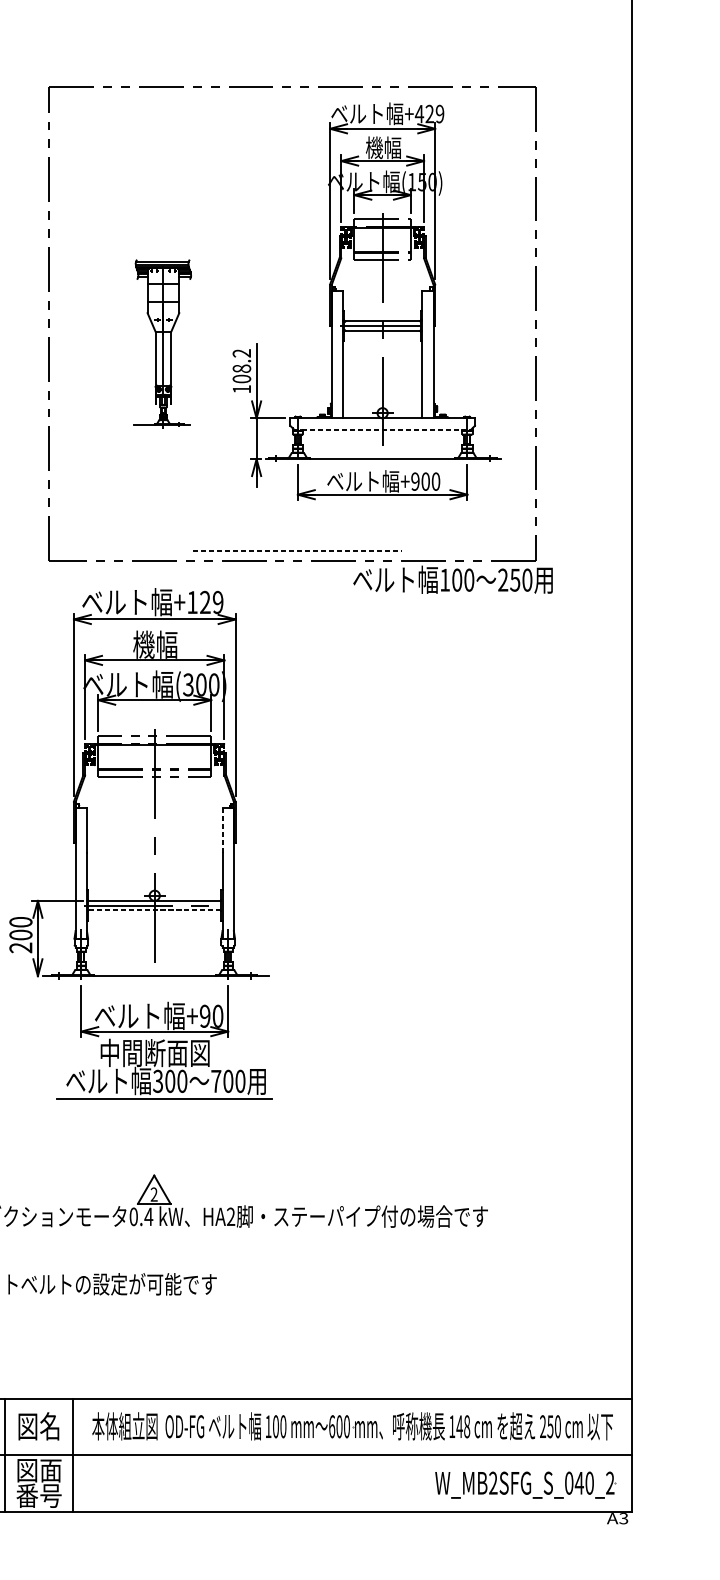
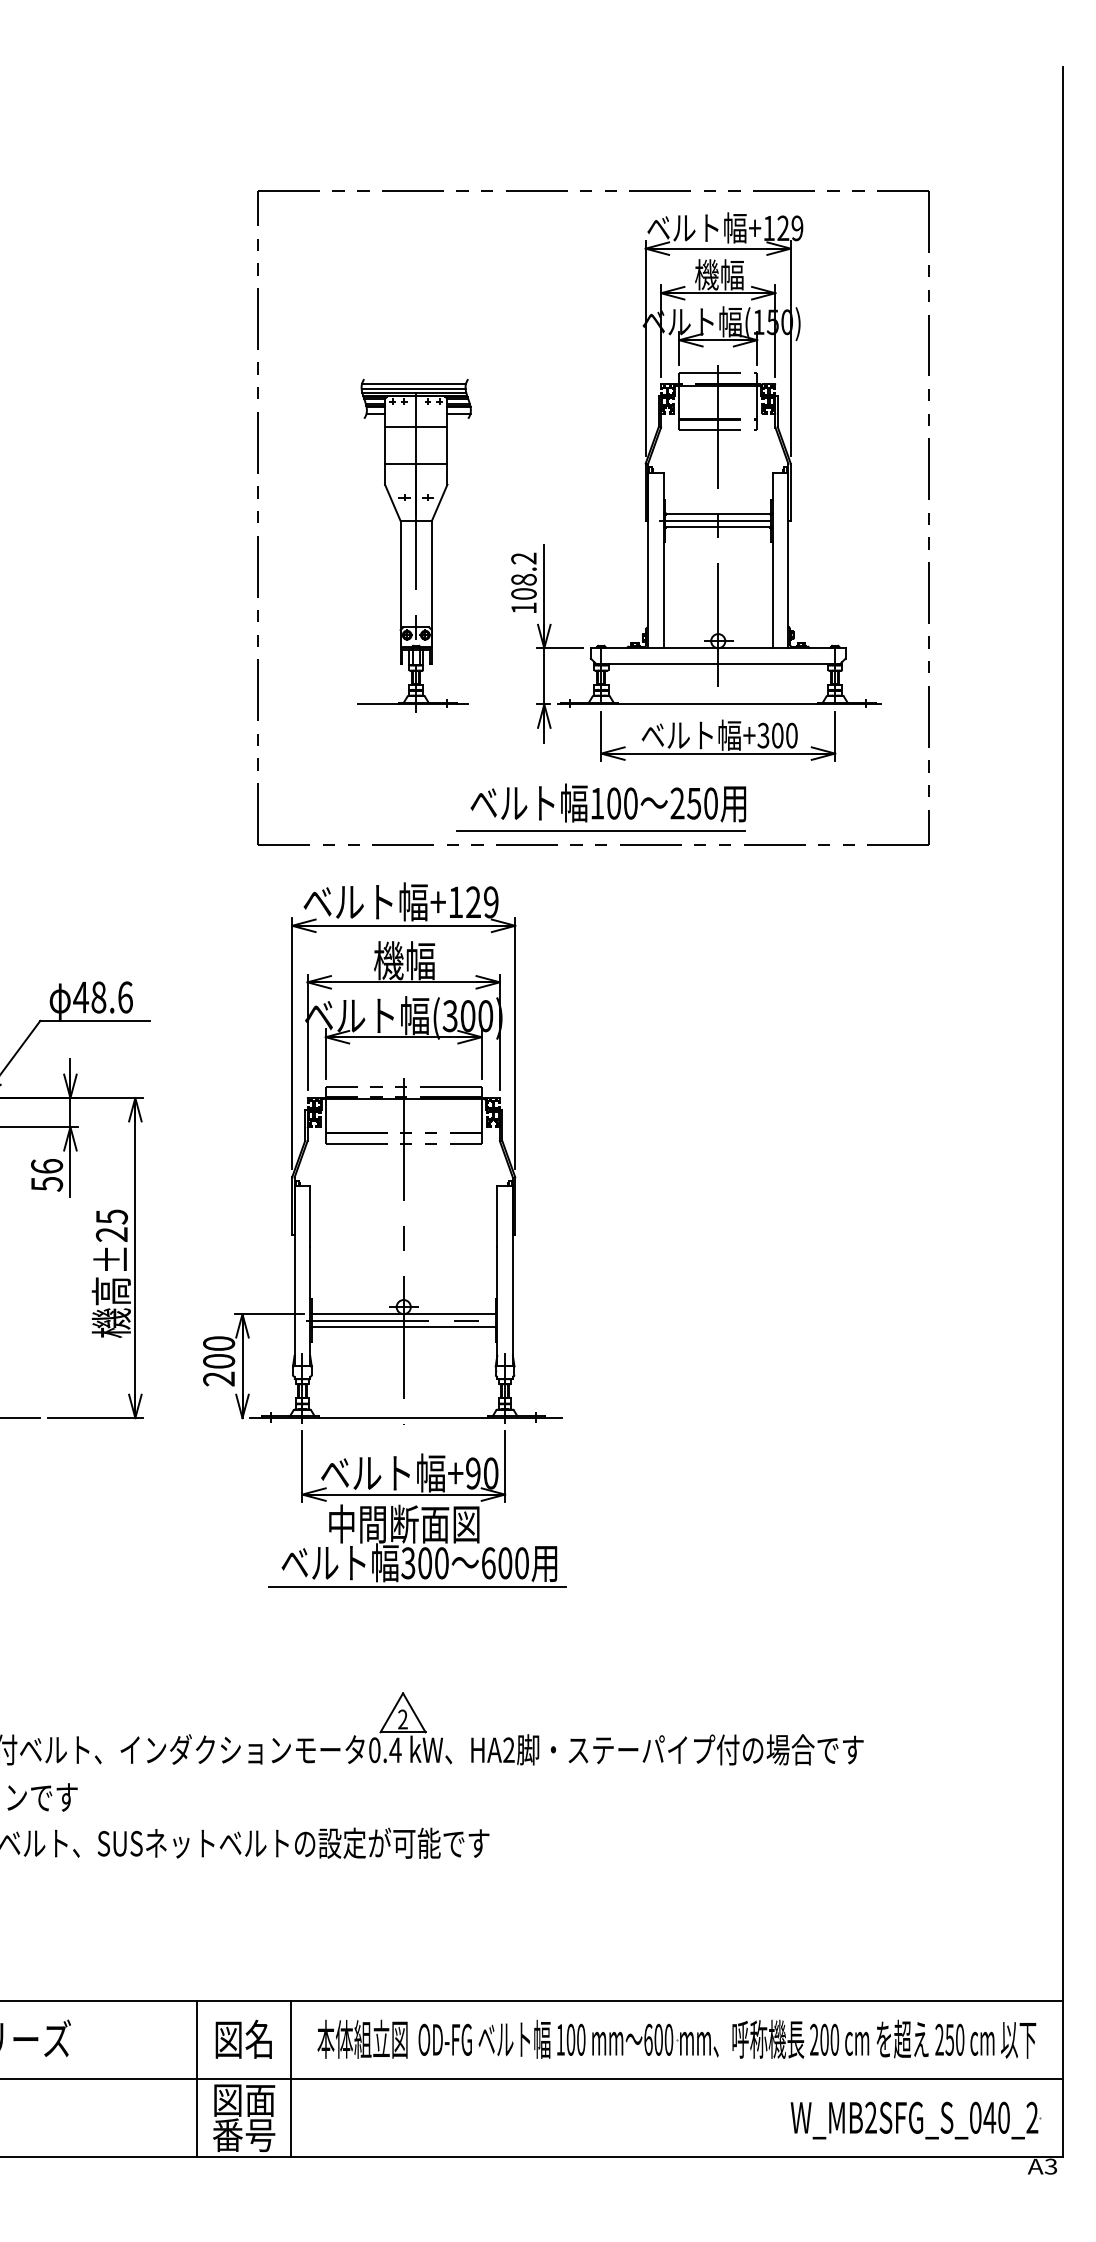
text: (419, 114) -> (768, 228), +429 -> +129
part: (162, 343) -> (414, 545), size x1.43
line: (382, 429) -> (718, 663), dashed -> solid
text: (415, 481) -> (763, 735), +900 -> +300
line: (298, 550) -> (601, 830), dashed -> solid
text: (453, 579) -> (608, 802), moved
line: (222, 830) -> (497, 1216), dashed -> solid
line: (154, 910) -> (403, 1327), dashed -> solid
text: (216, 1081) -> (488, 1563), 700 -> 600
text: (459, 1426) -> (824, 2039), 148 -> 200

